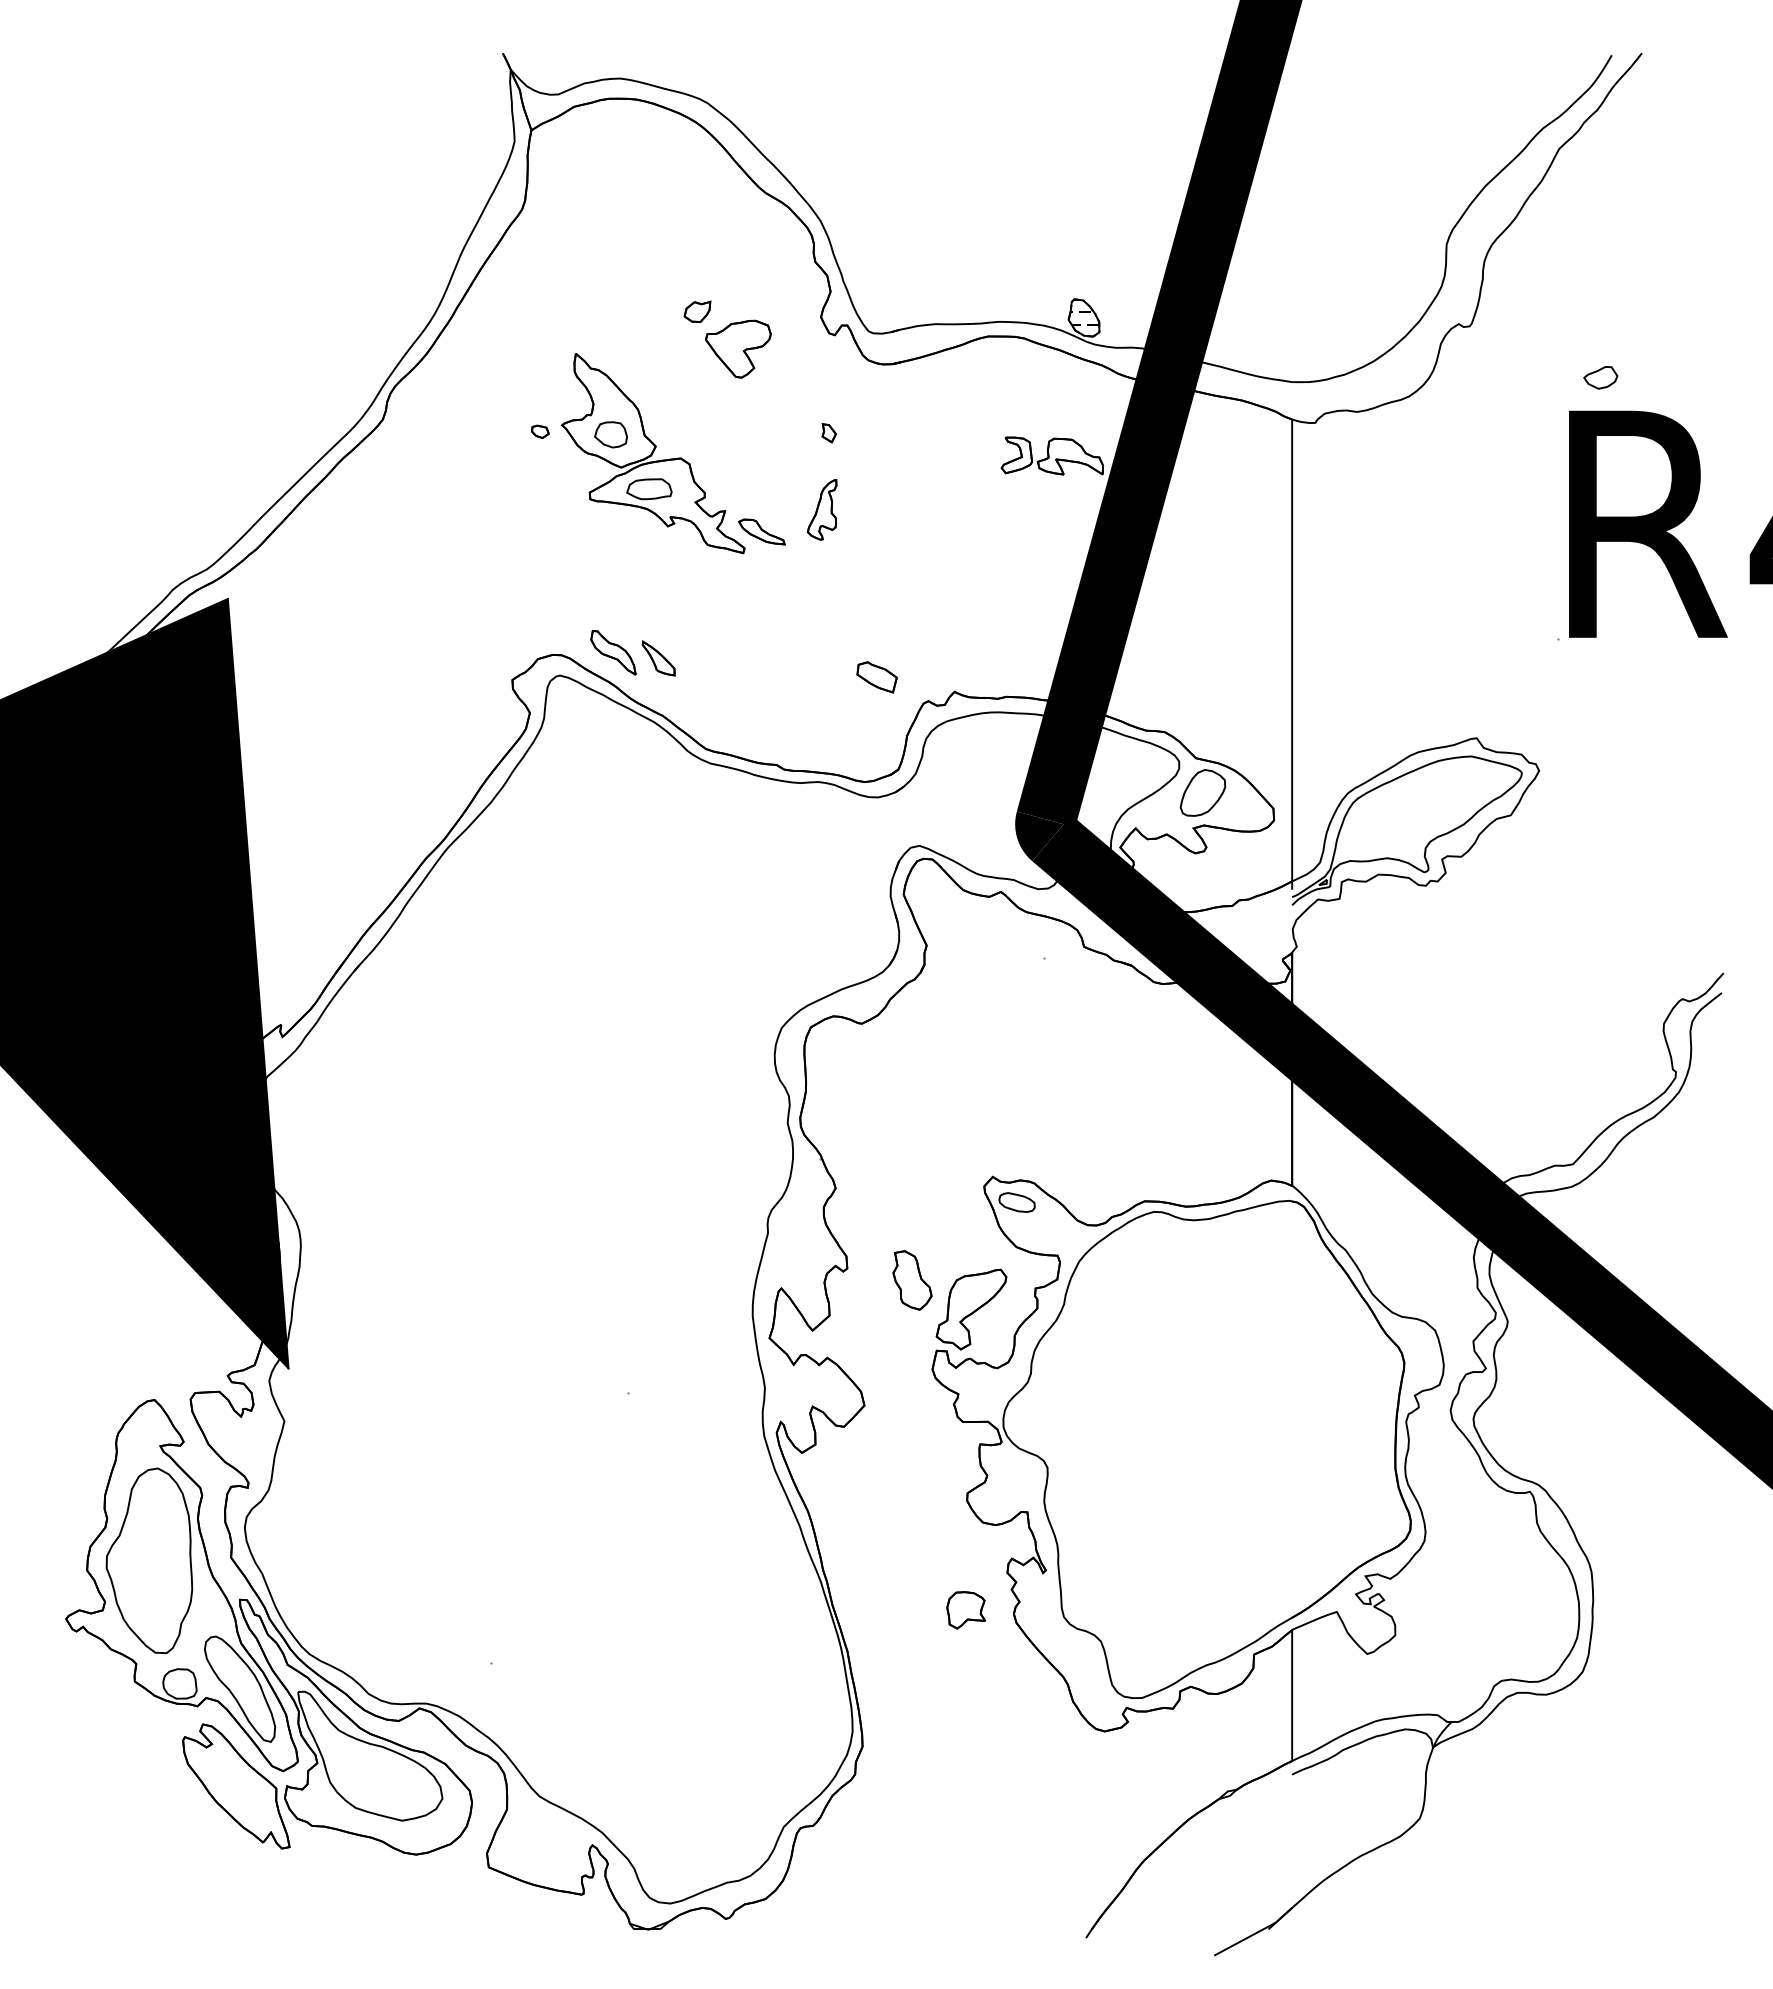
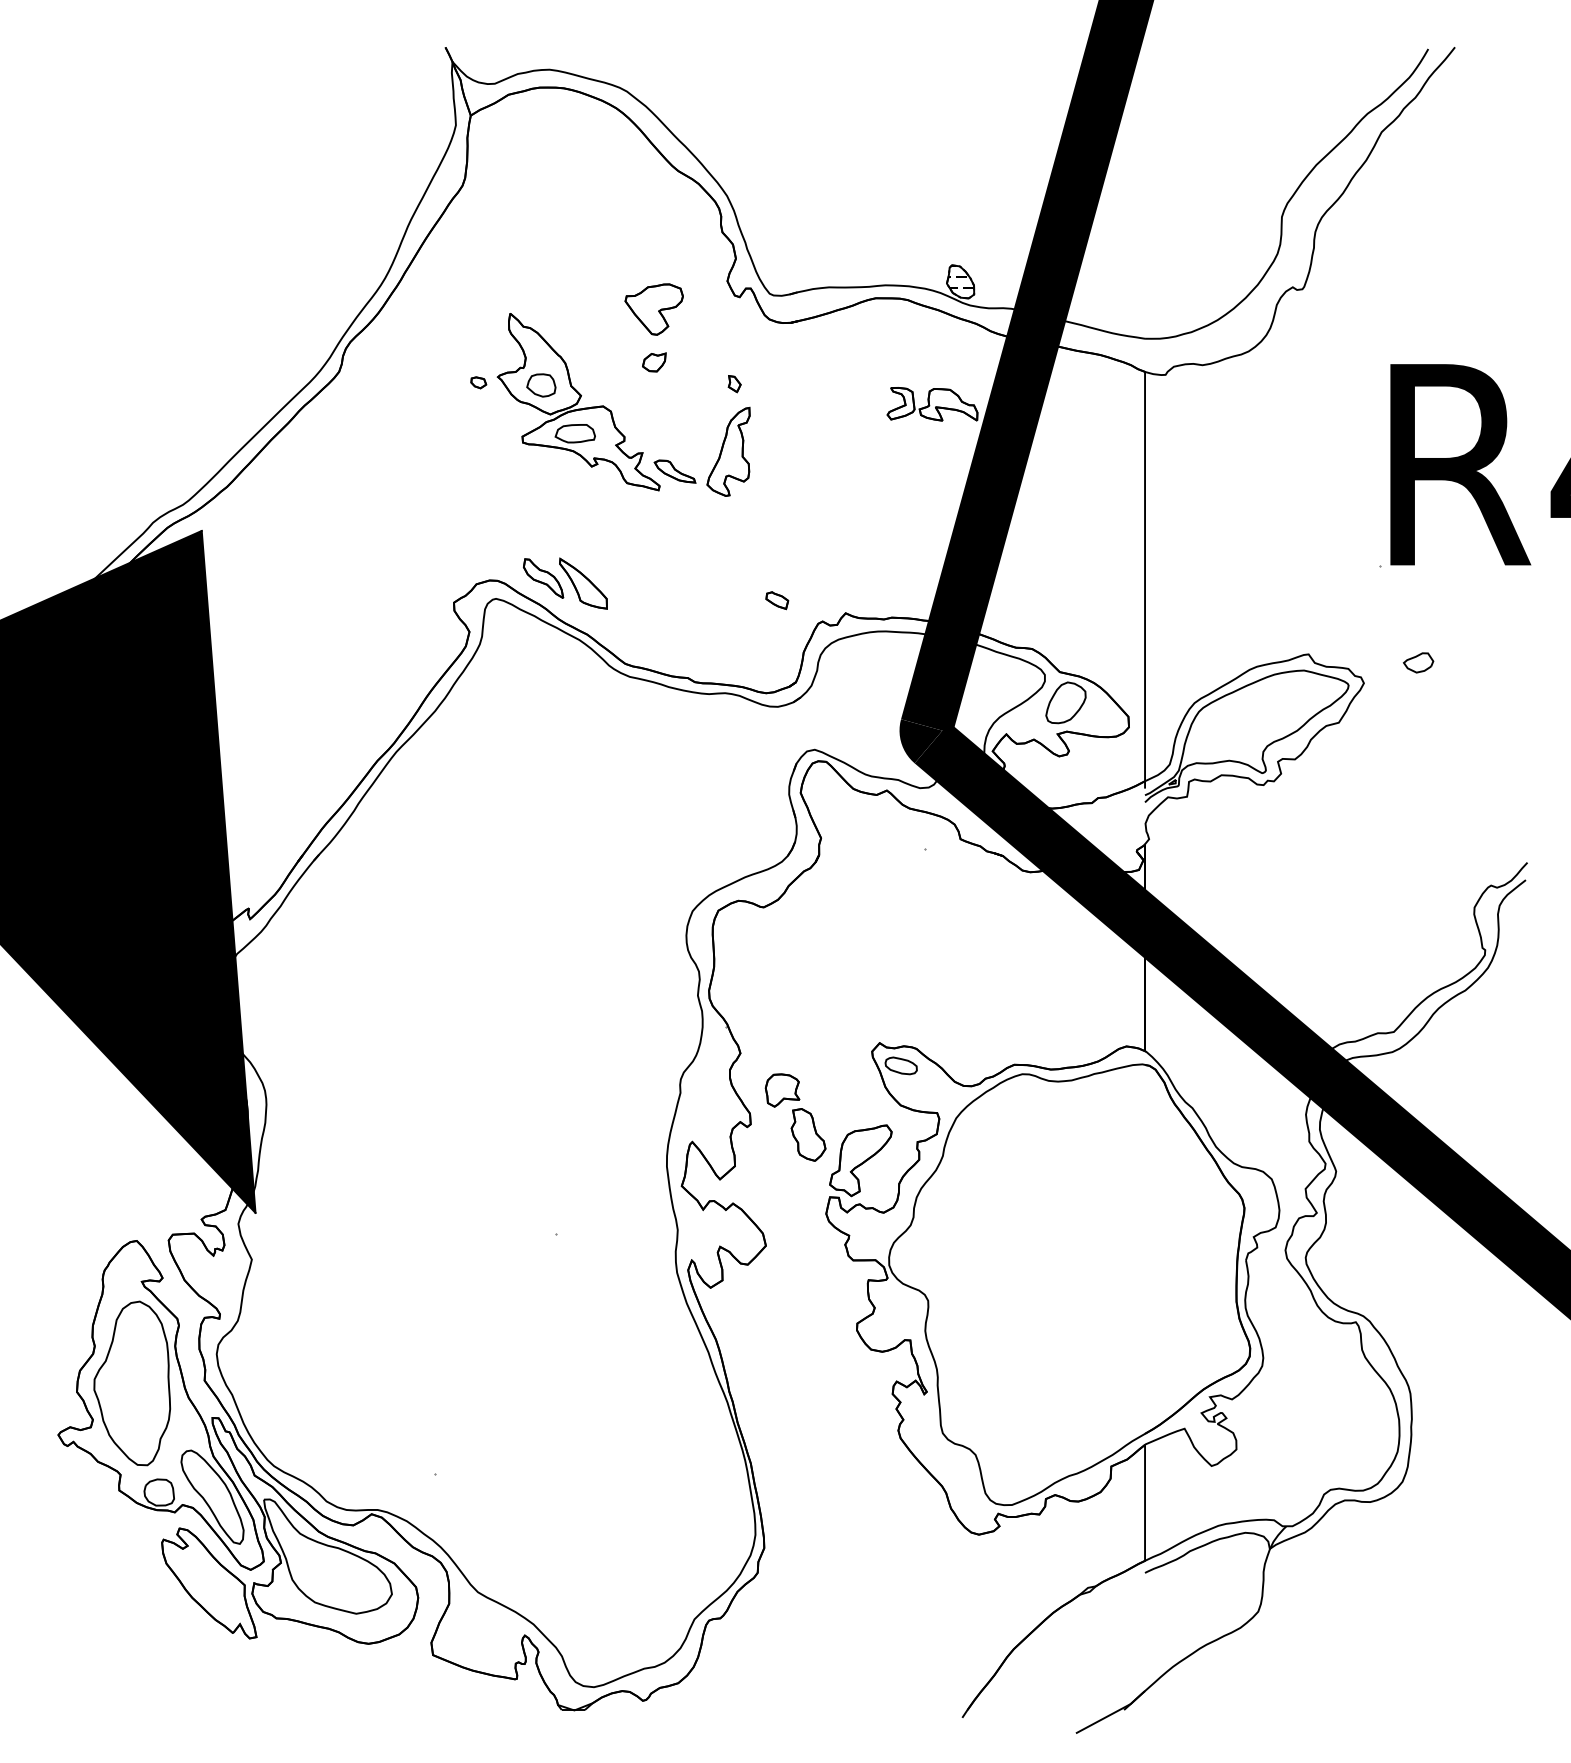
part: (697, 311) -> (654, 362), moved
part: (1600, 377) -> (1418, 662), moved
part: (821, 509) -> (727, 451), size x1.67
part: (658, 658) -> (583, 583), size x1.67
part: (877, 677) -> (777, 600), size x0.62
part: (966, 1610) -> (782, 1090), moved

